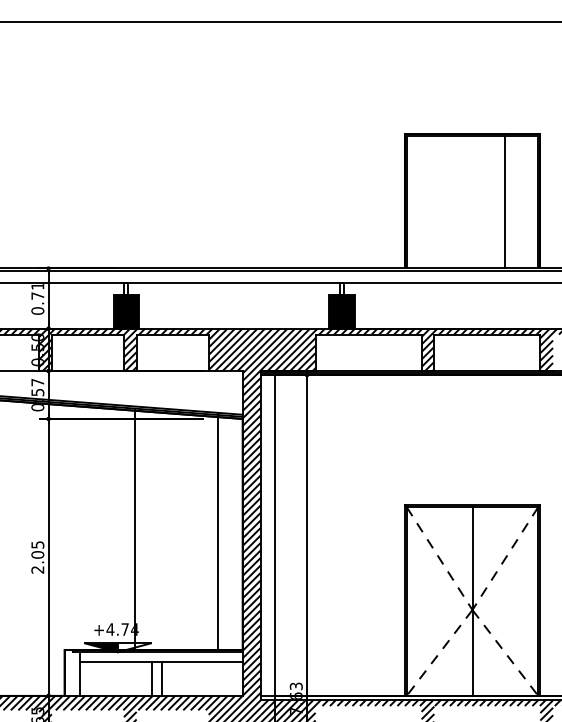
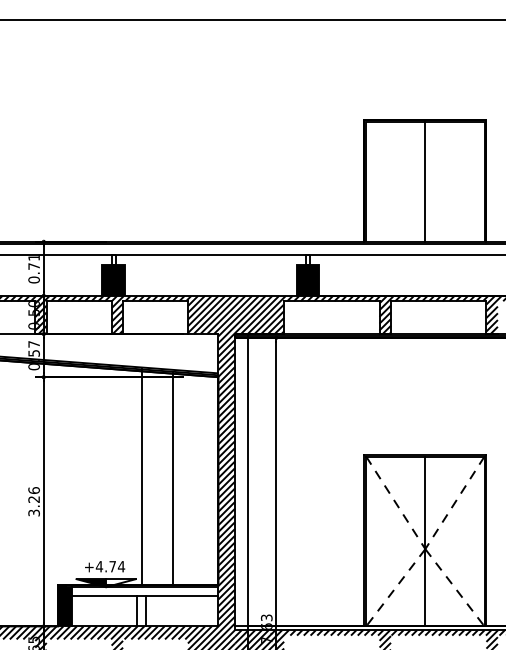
line: (504, 200) -> (425, 180), moved
line: (134, 530) -> (141, 477), moved
line: (218, 531) -> (173, 478), moved
text: (37, 557) -> (33, 501), 2.05 -> 3.26
fill: (71, 672) -> (64, 605), added

